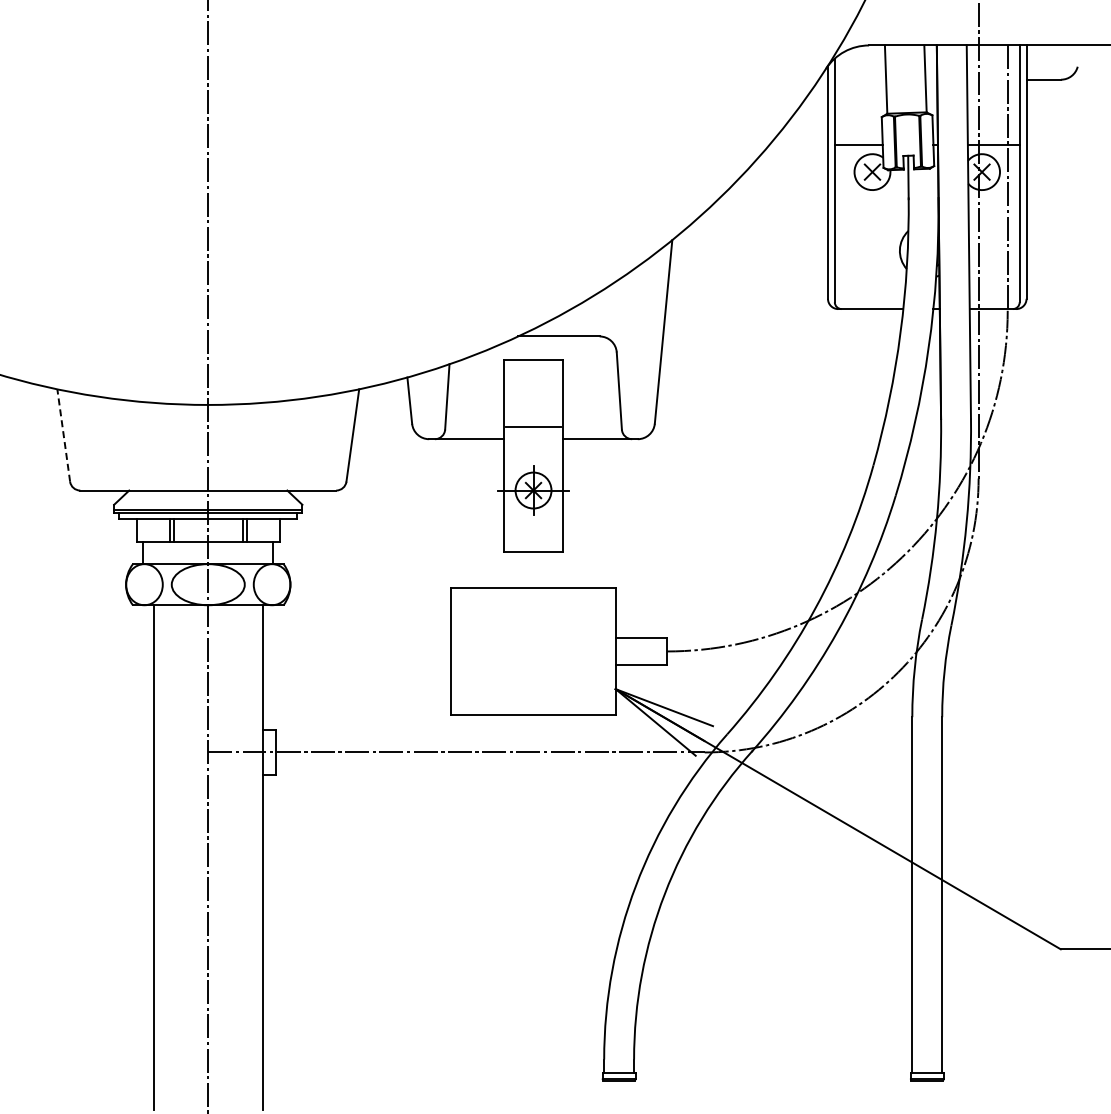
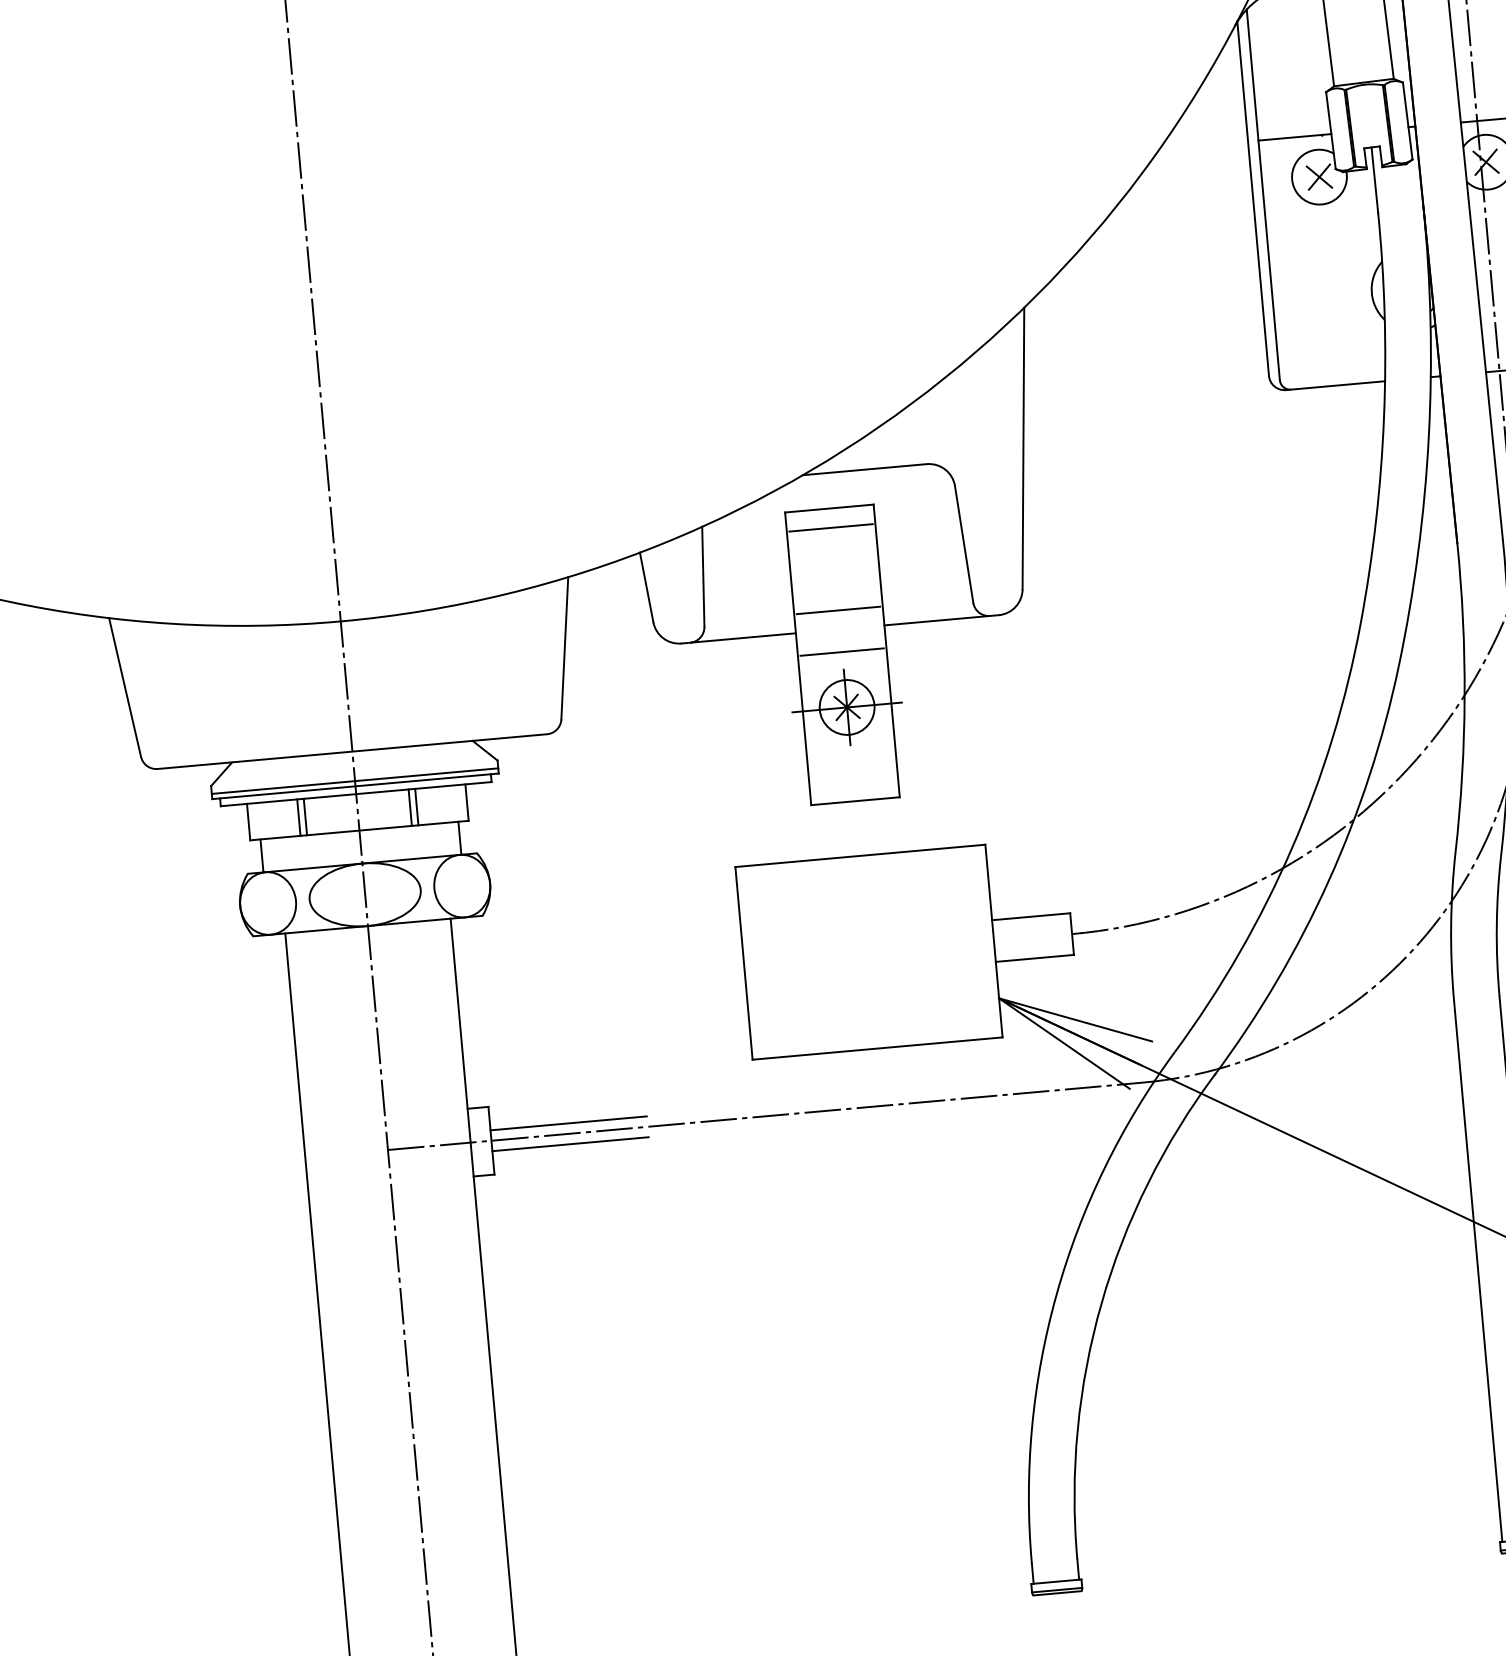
line: (533, 372) -> (831, 527), added
line: (63, 435) -> (124, 687), dashed -> solid
line: (533, 454) -> (842, 652), added
line: (327, 745) -> (568, 1123), added
line: (327, 759) -> (570, 1144), added

